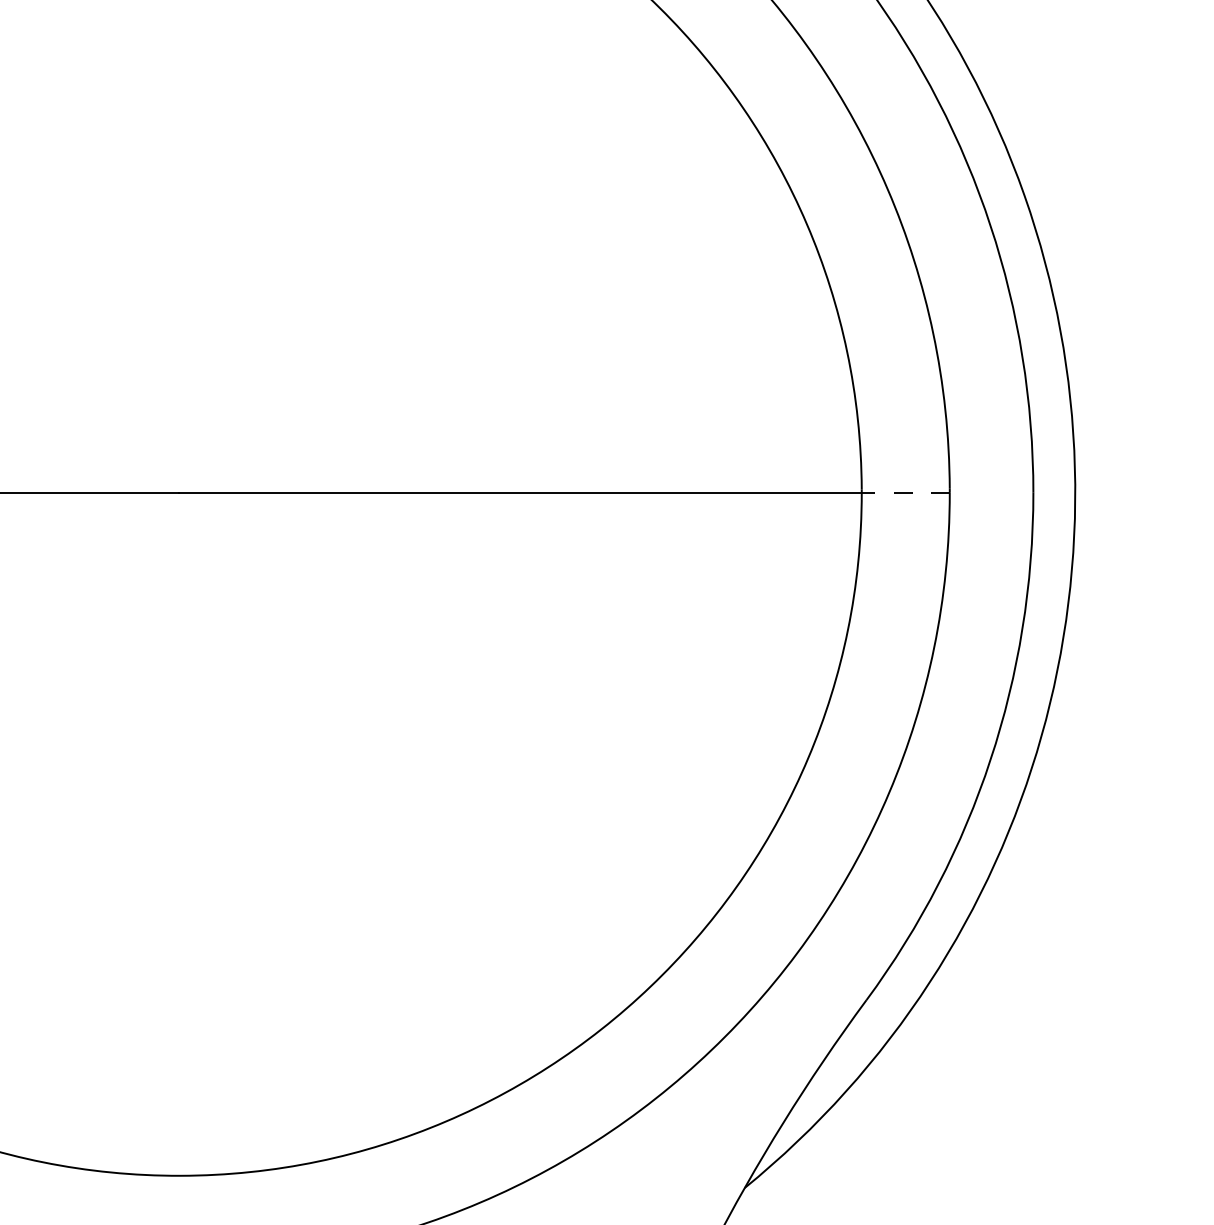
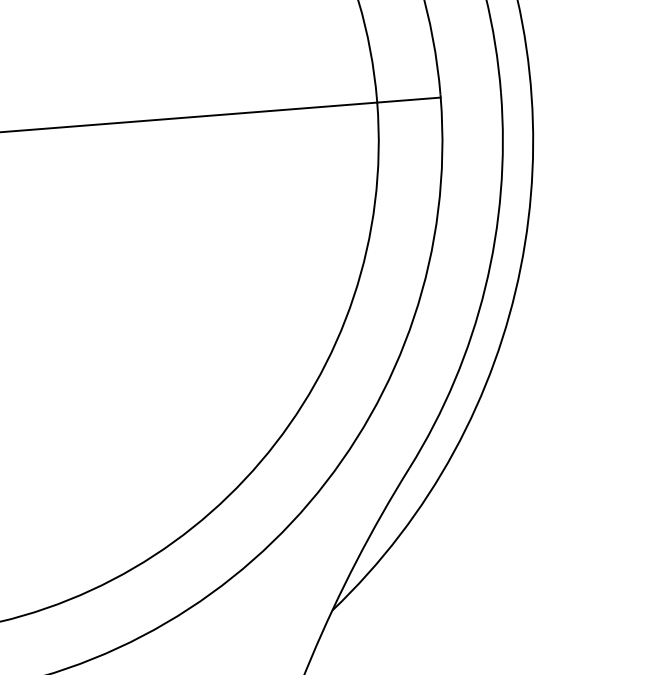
line: (905, 492) -> (408, 99), dashed -> solid

